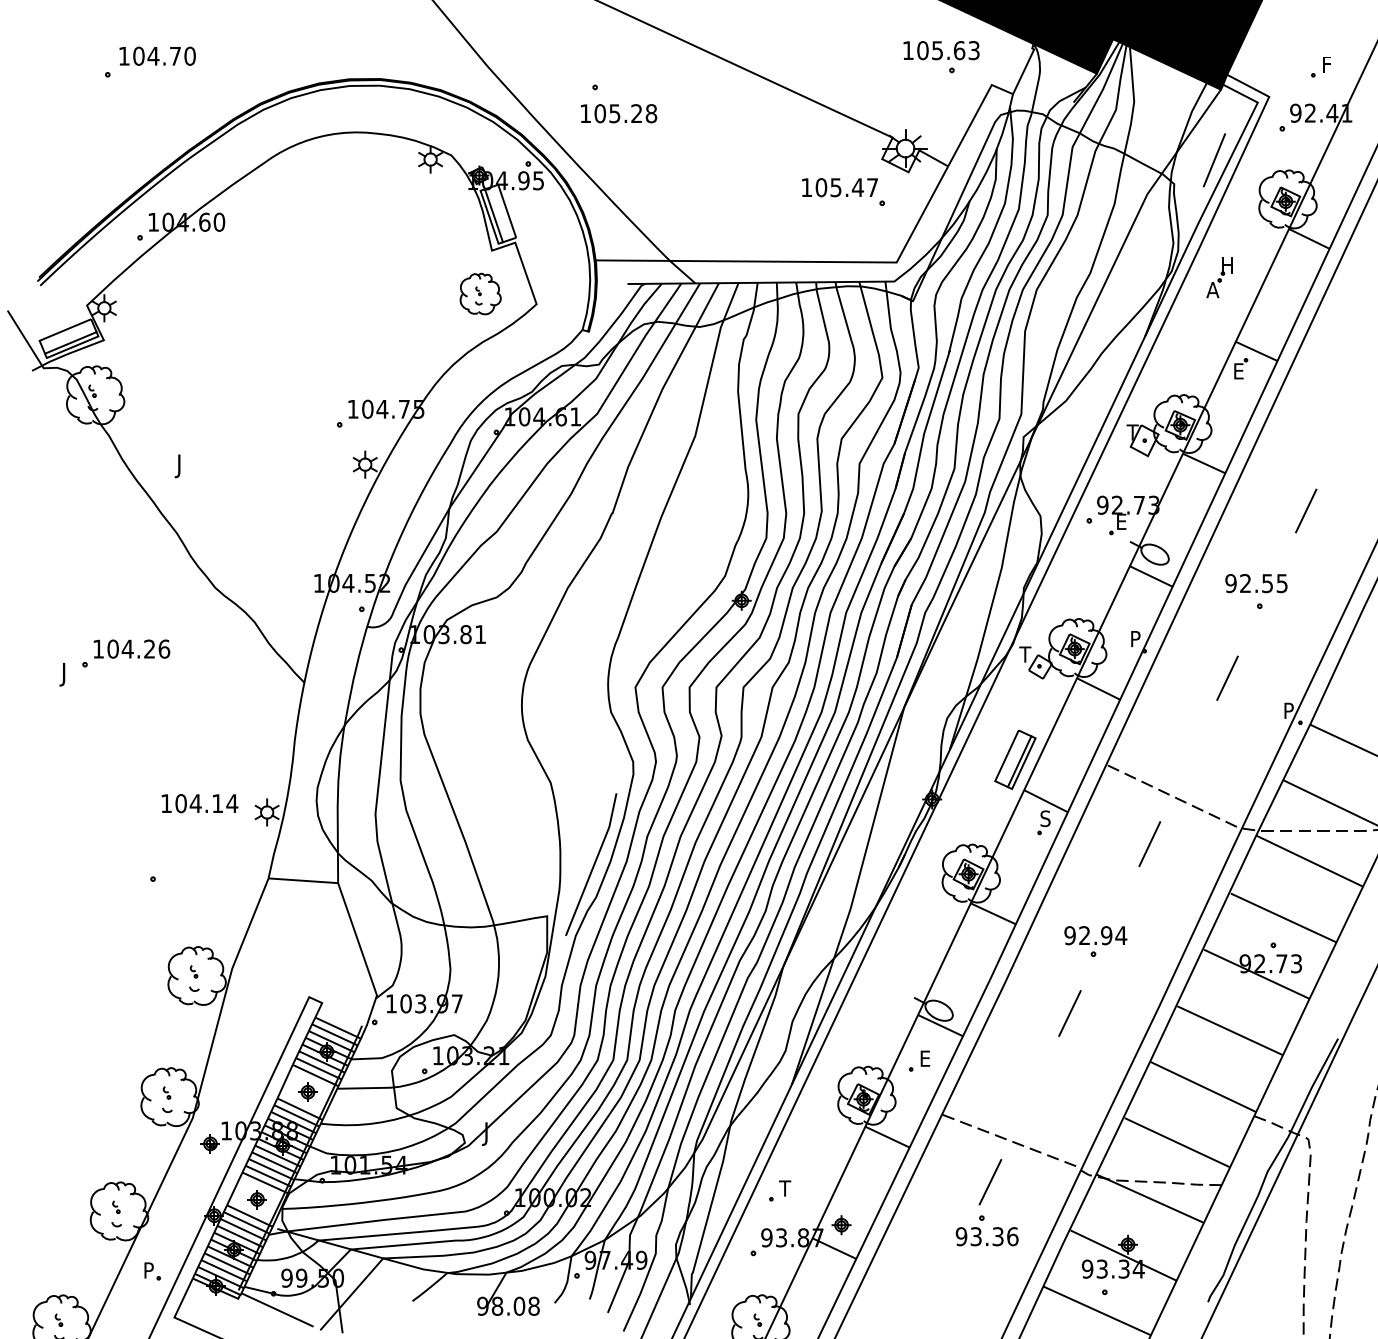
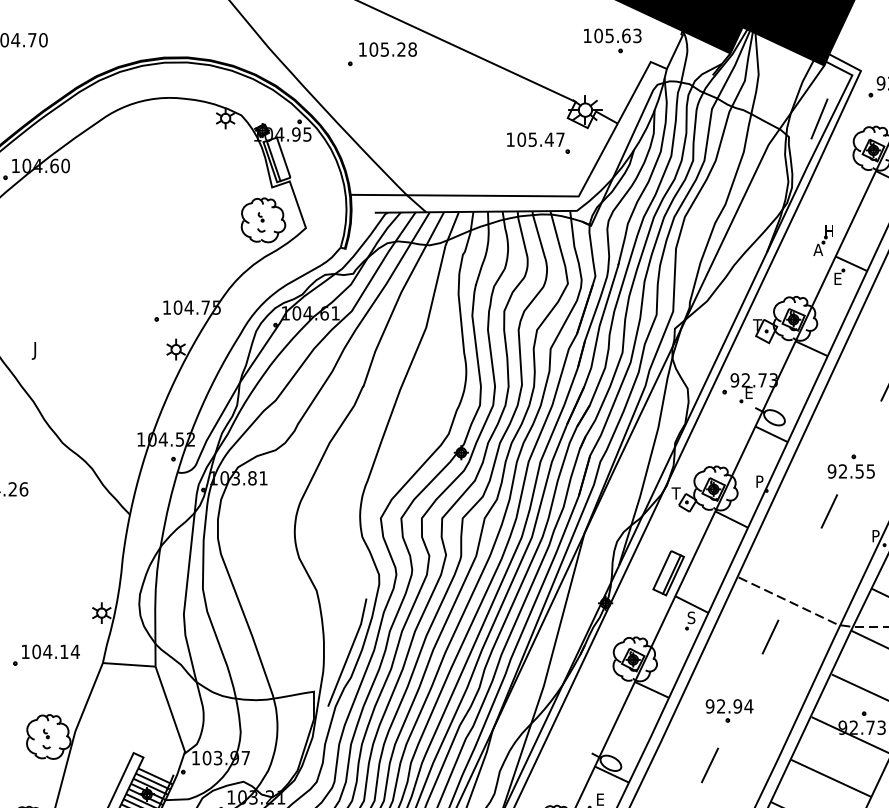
text: (619, 113) -> (388, 49), moved
part: (1219, 277) -> (823, 240), moved
part: (480, 293) -> (263, 219), size x1.43
text: (1256, 583) -> (851, 471), moved
text: (199, 803) -> (50, 651), moved

